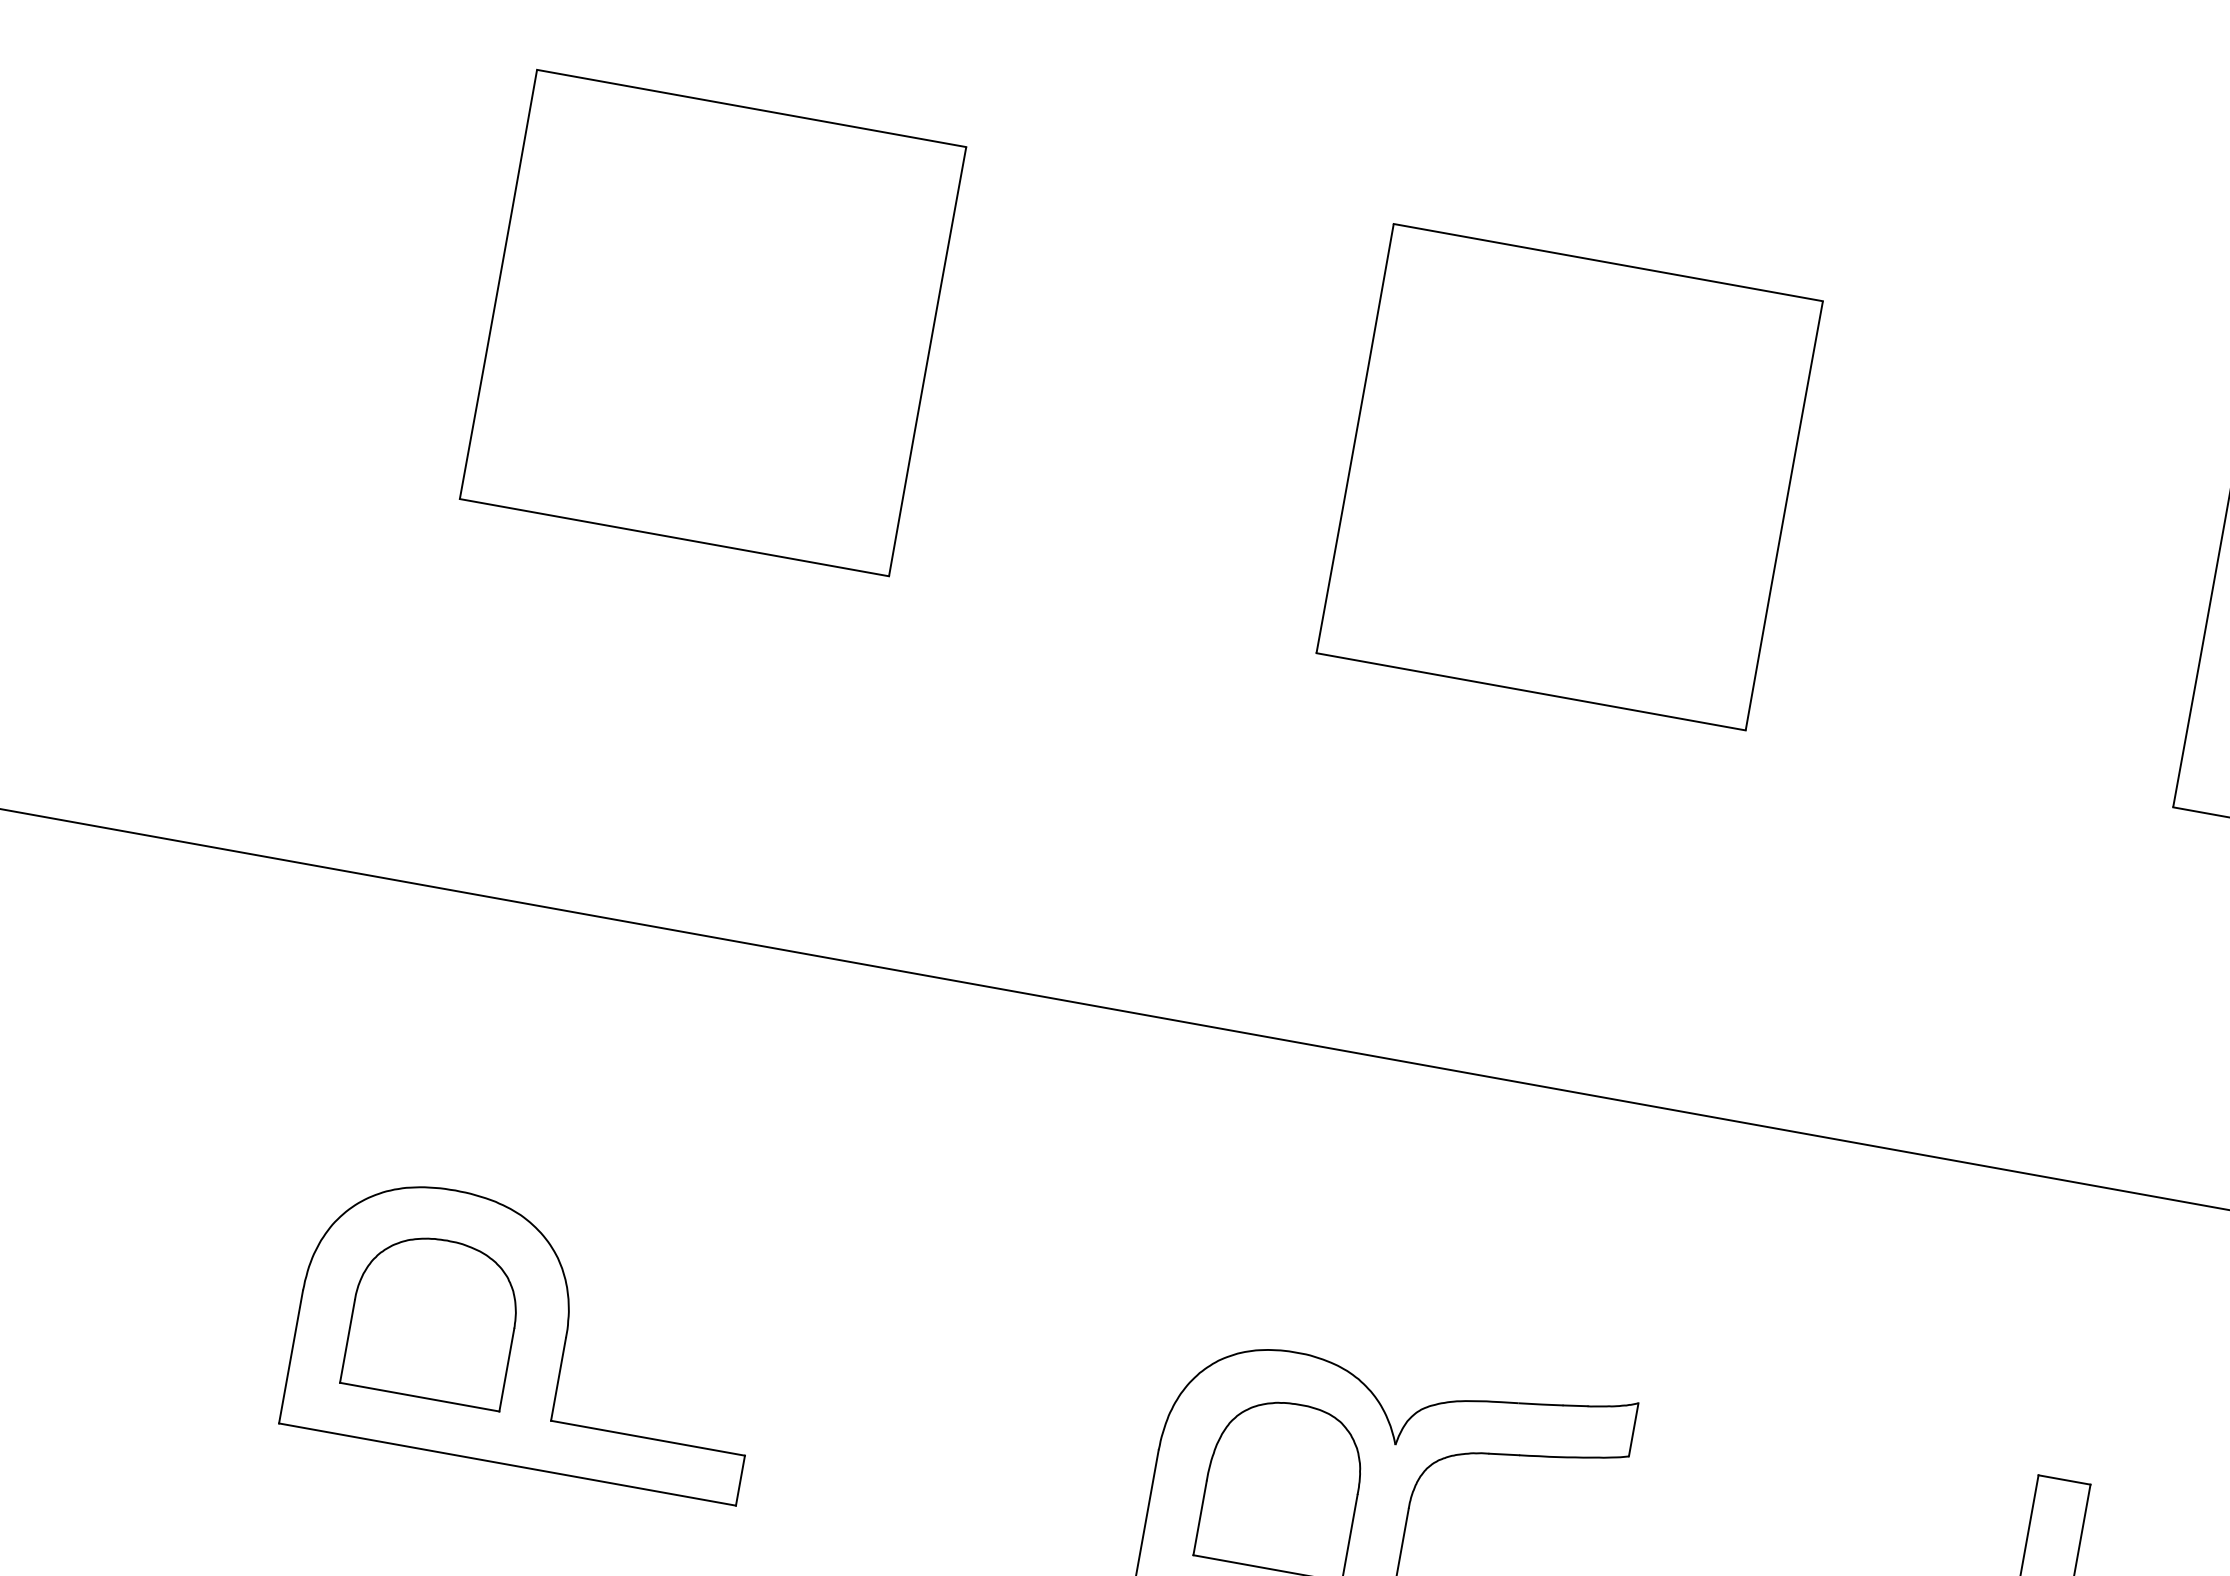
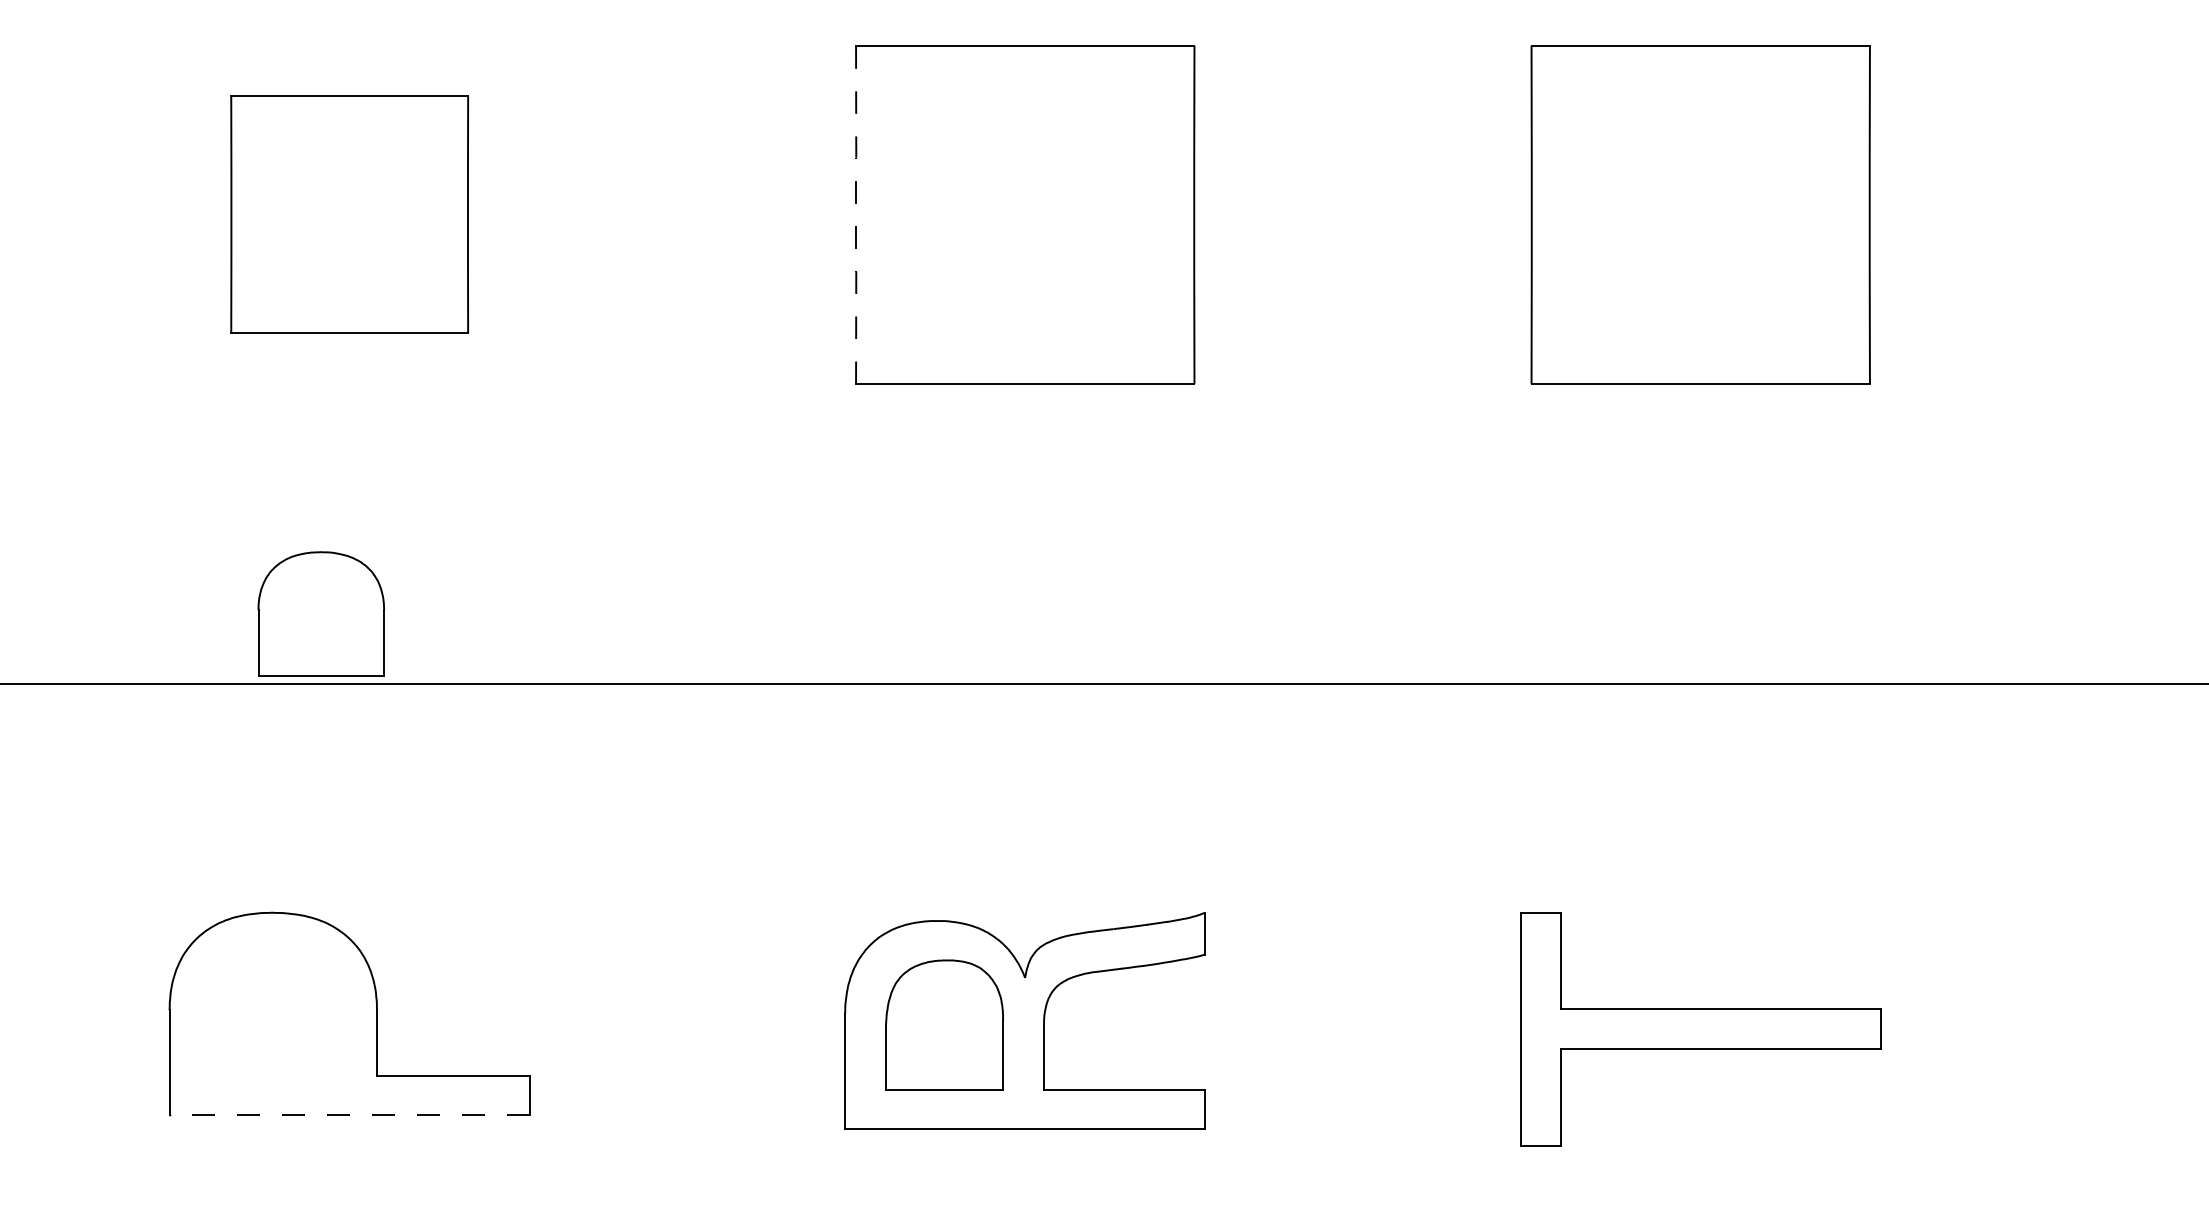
part: (712, 322) -> (349, 214), size x0.7
line: (1355, 438) -> (856, 214), solid -> dashed
part: (434, 1318) -> (321, 613), moved
line: (507, 1463) -> (349, 1114), solid -> dashed

